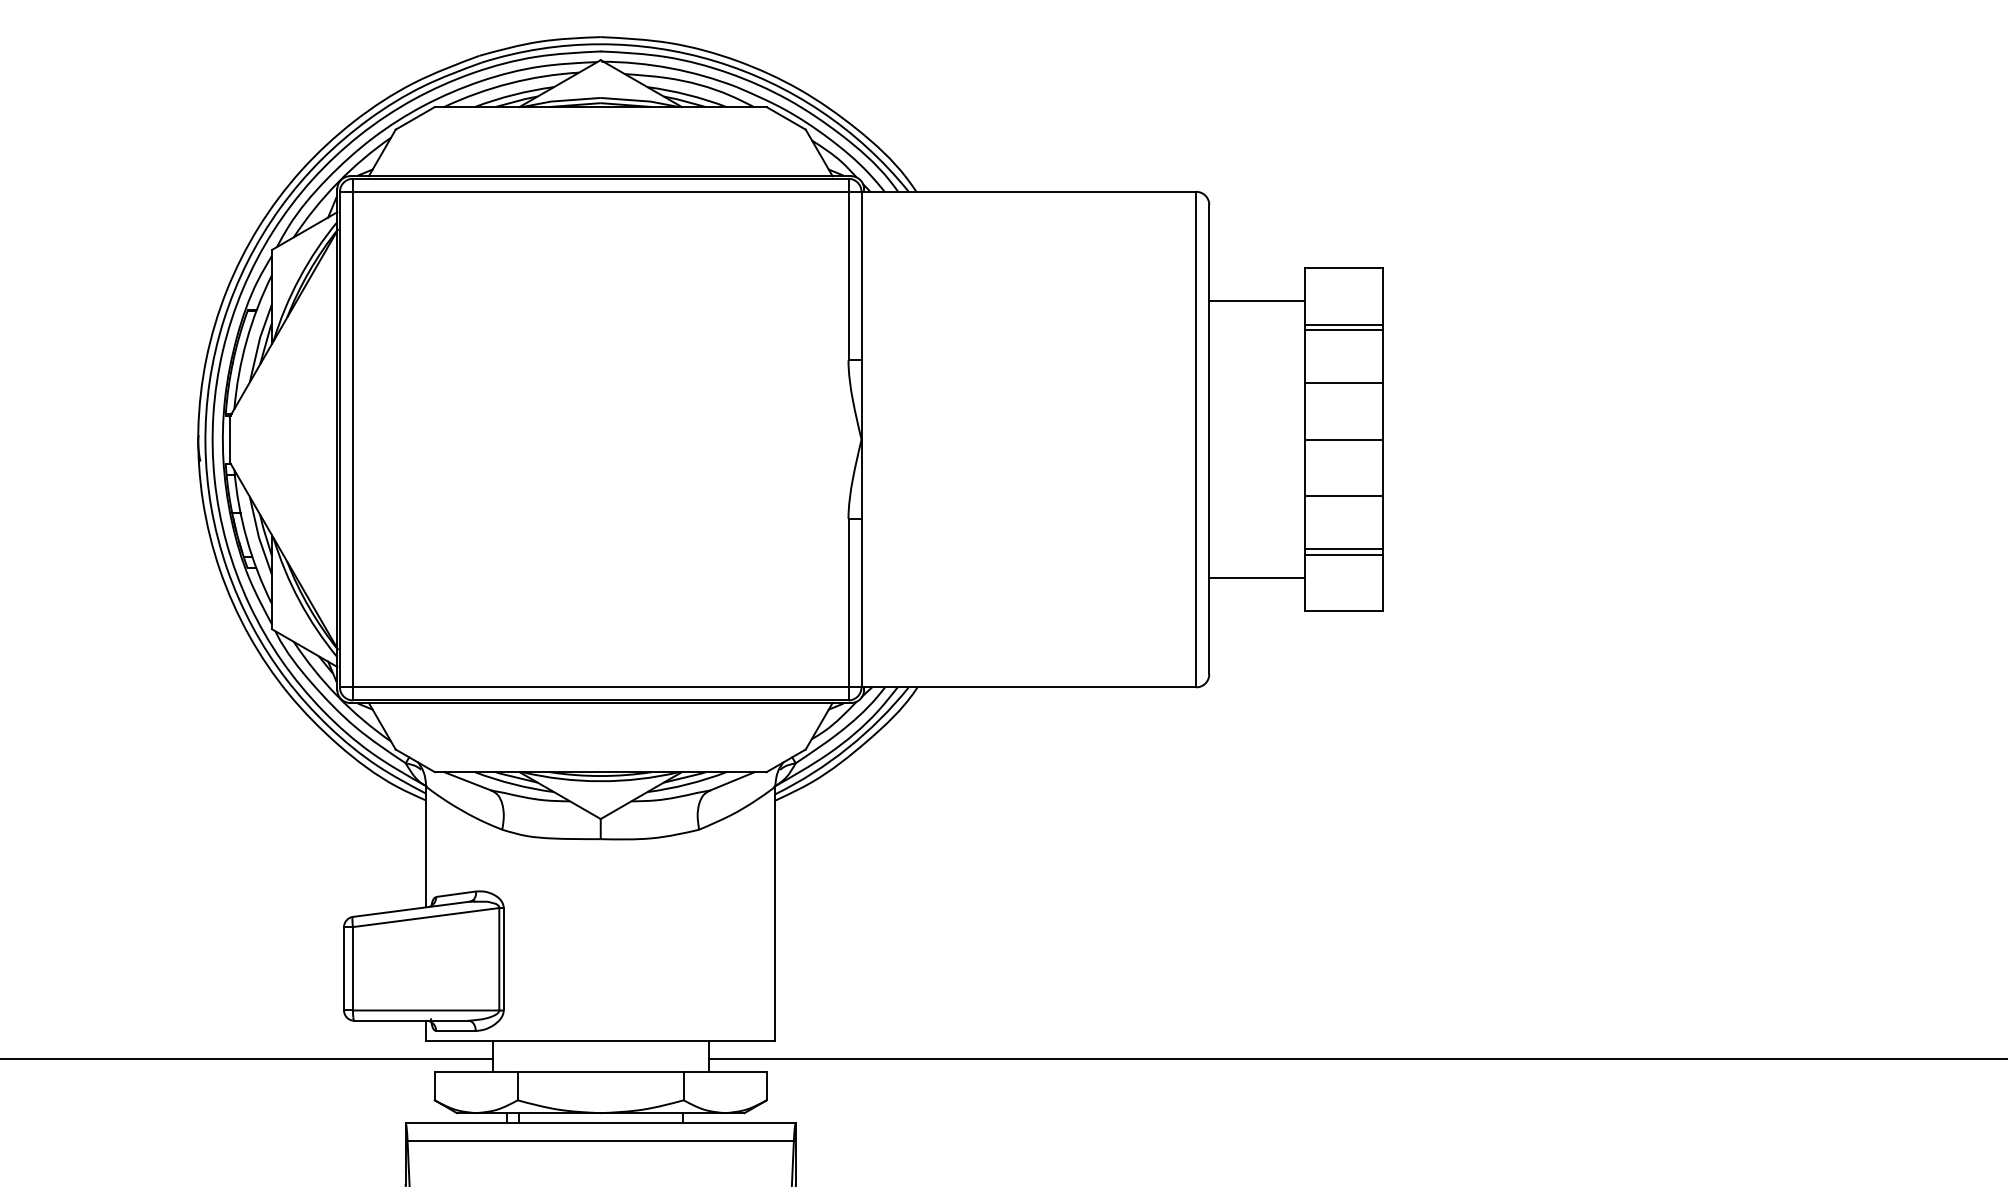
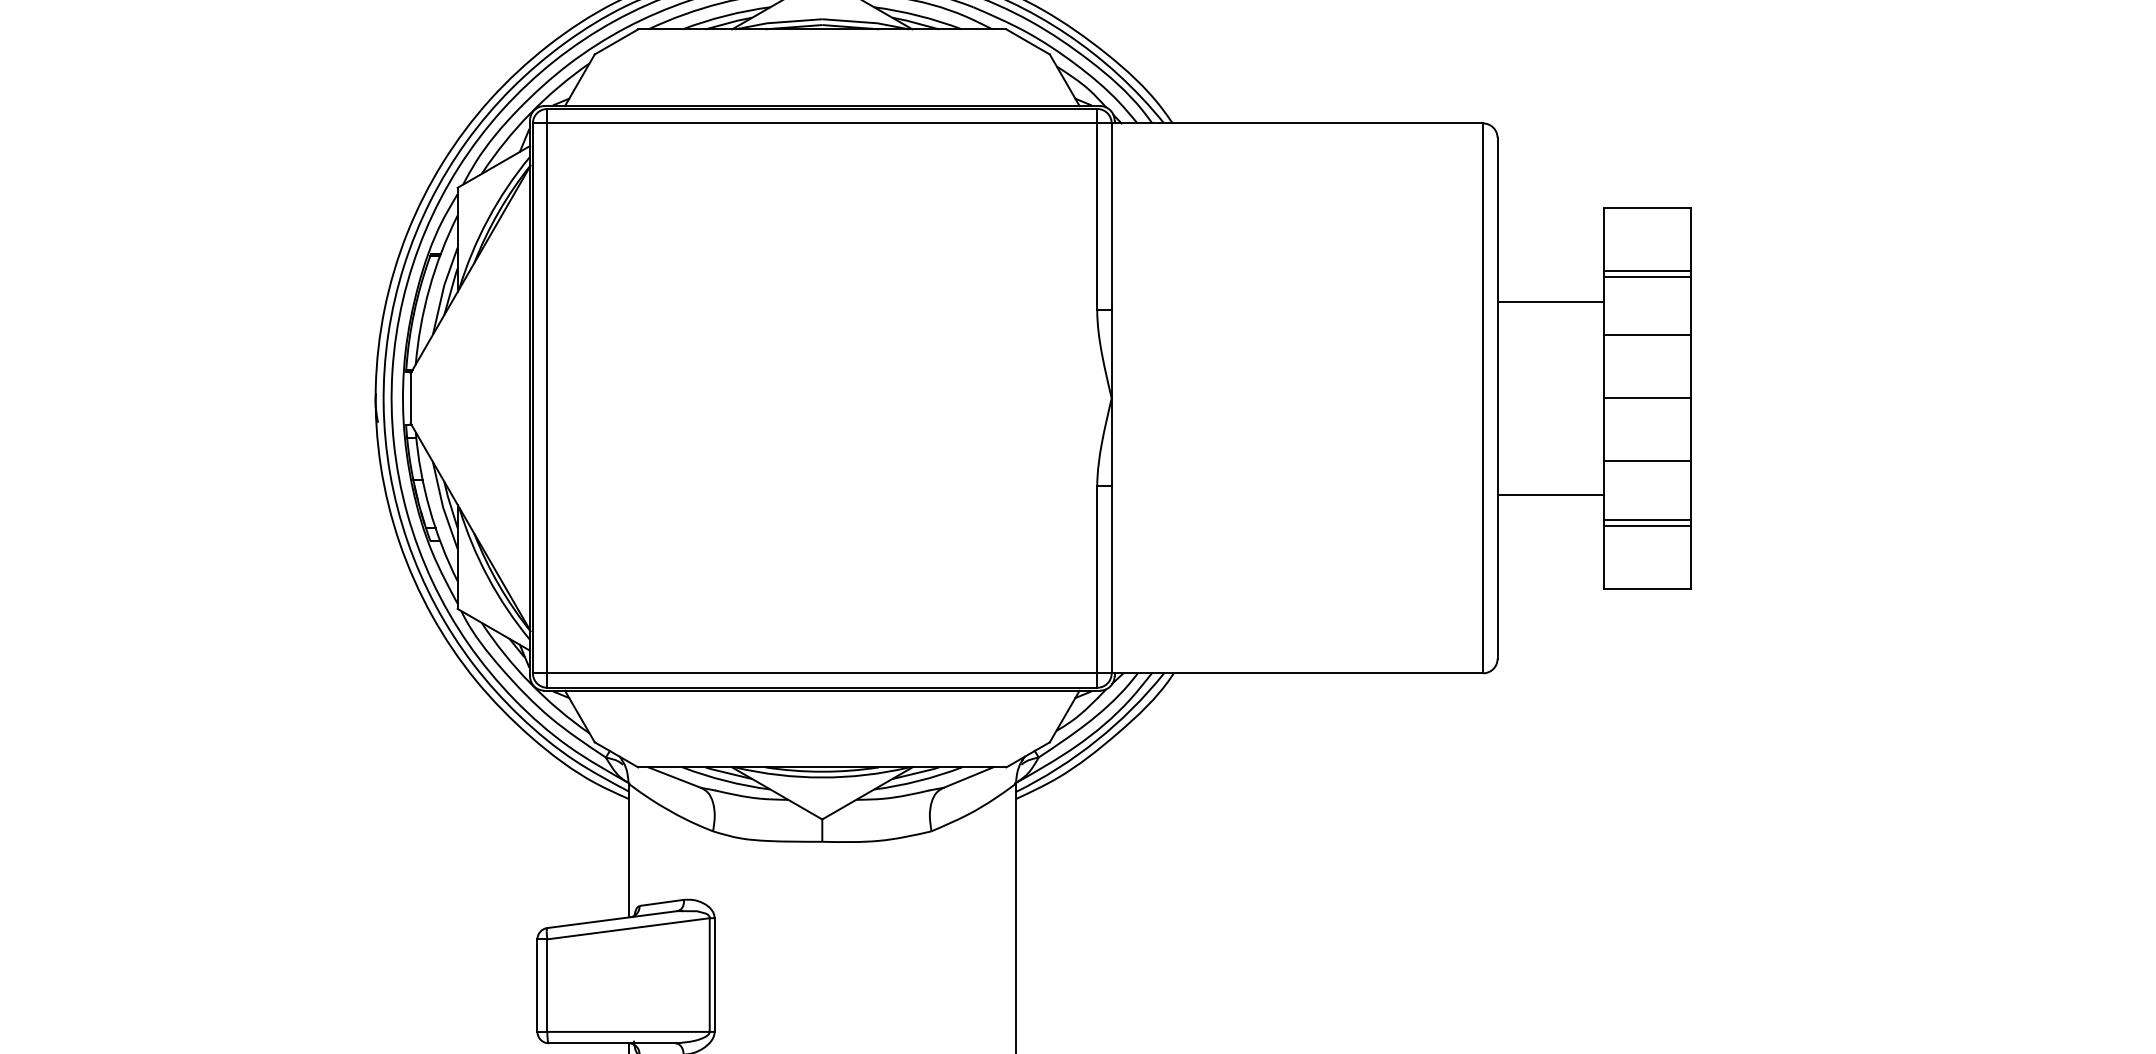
line: (1256, 301) -> (1549, 301), moved
line: (1256, 577) -> (1549, 494), moved

